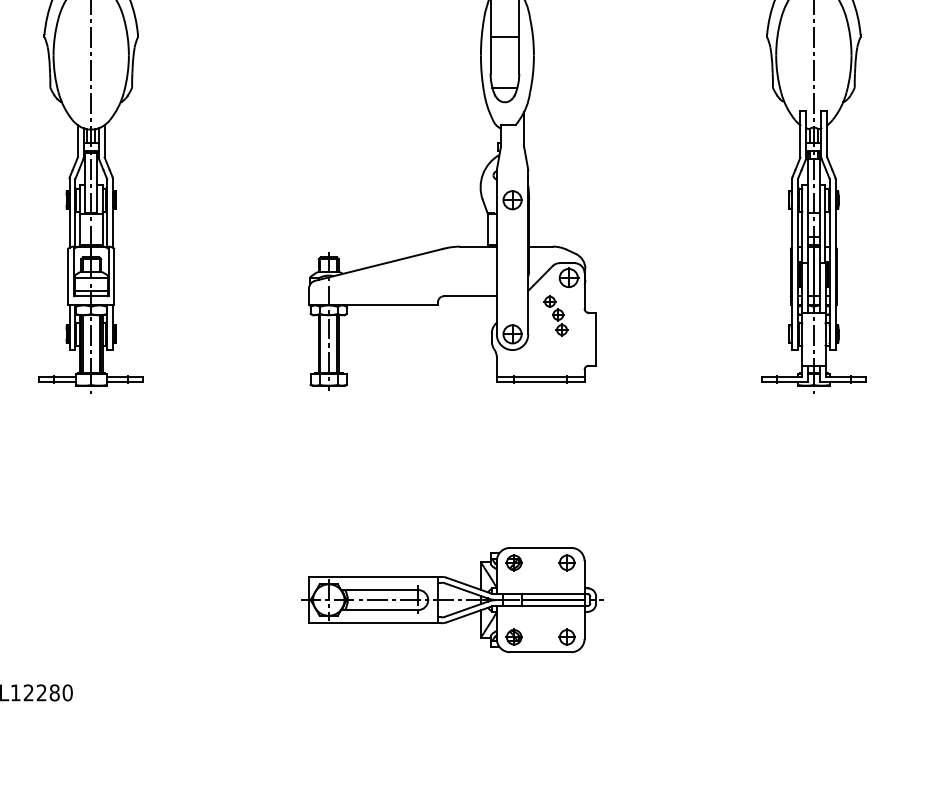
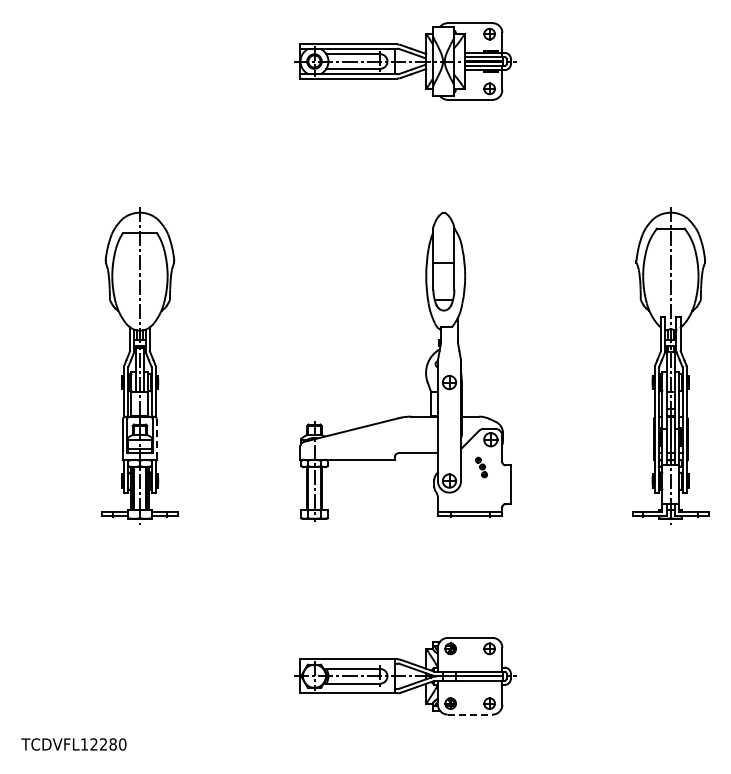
line: (115, 277) -> (157, 439), solid -> dashed
part: (556, 315) -> (481, 467), size x0.7
line: (541, 652) -> (470, 714), solid -> dashed

